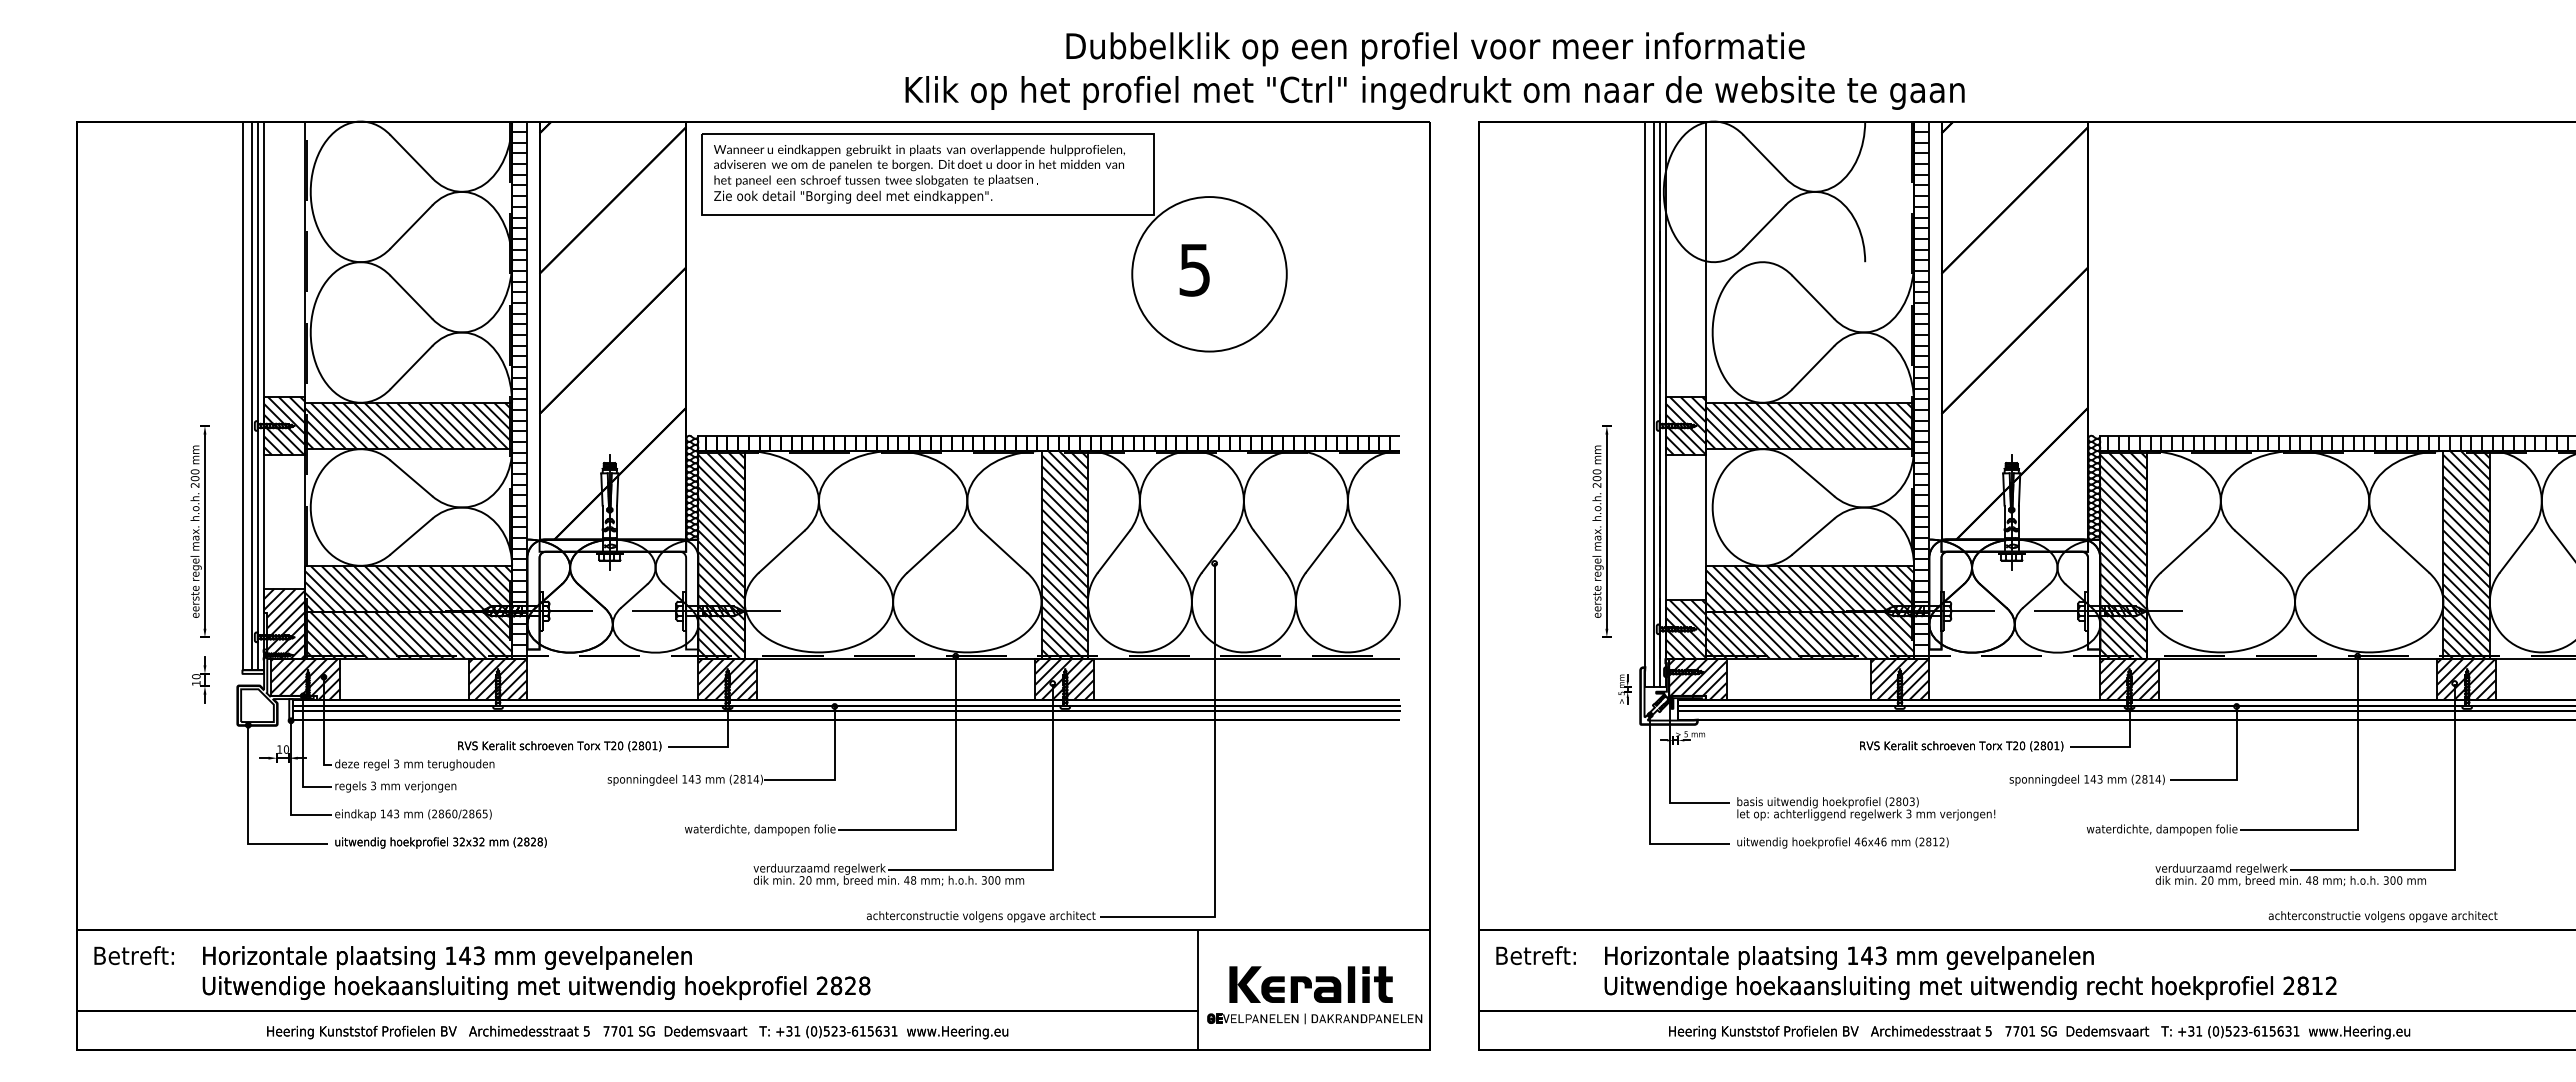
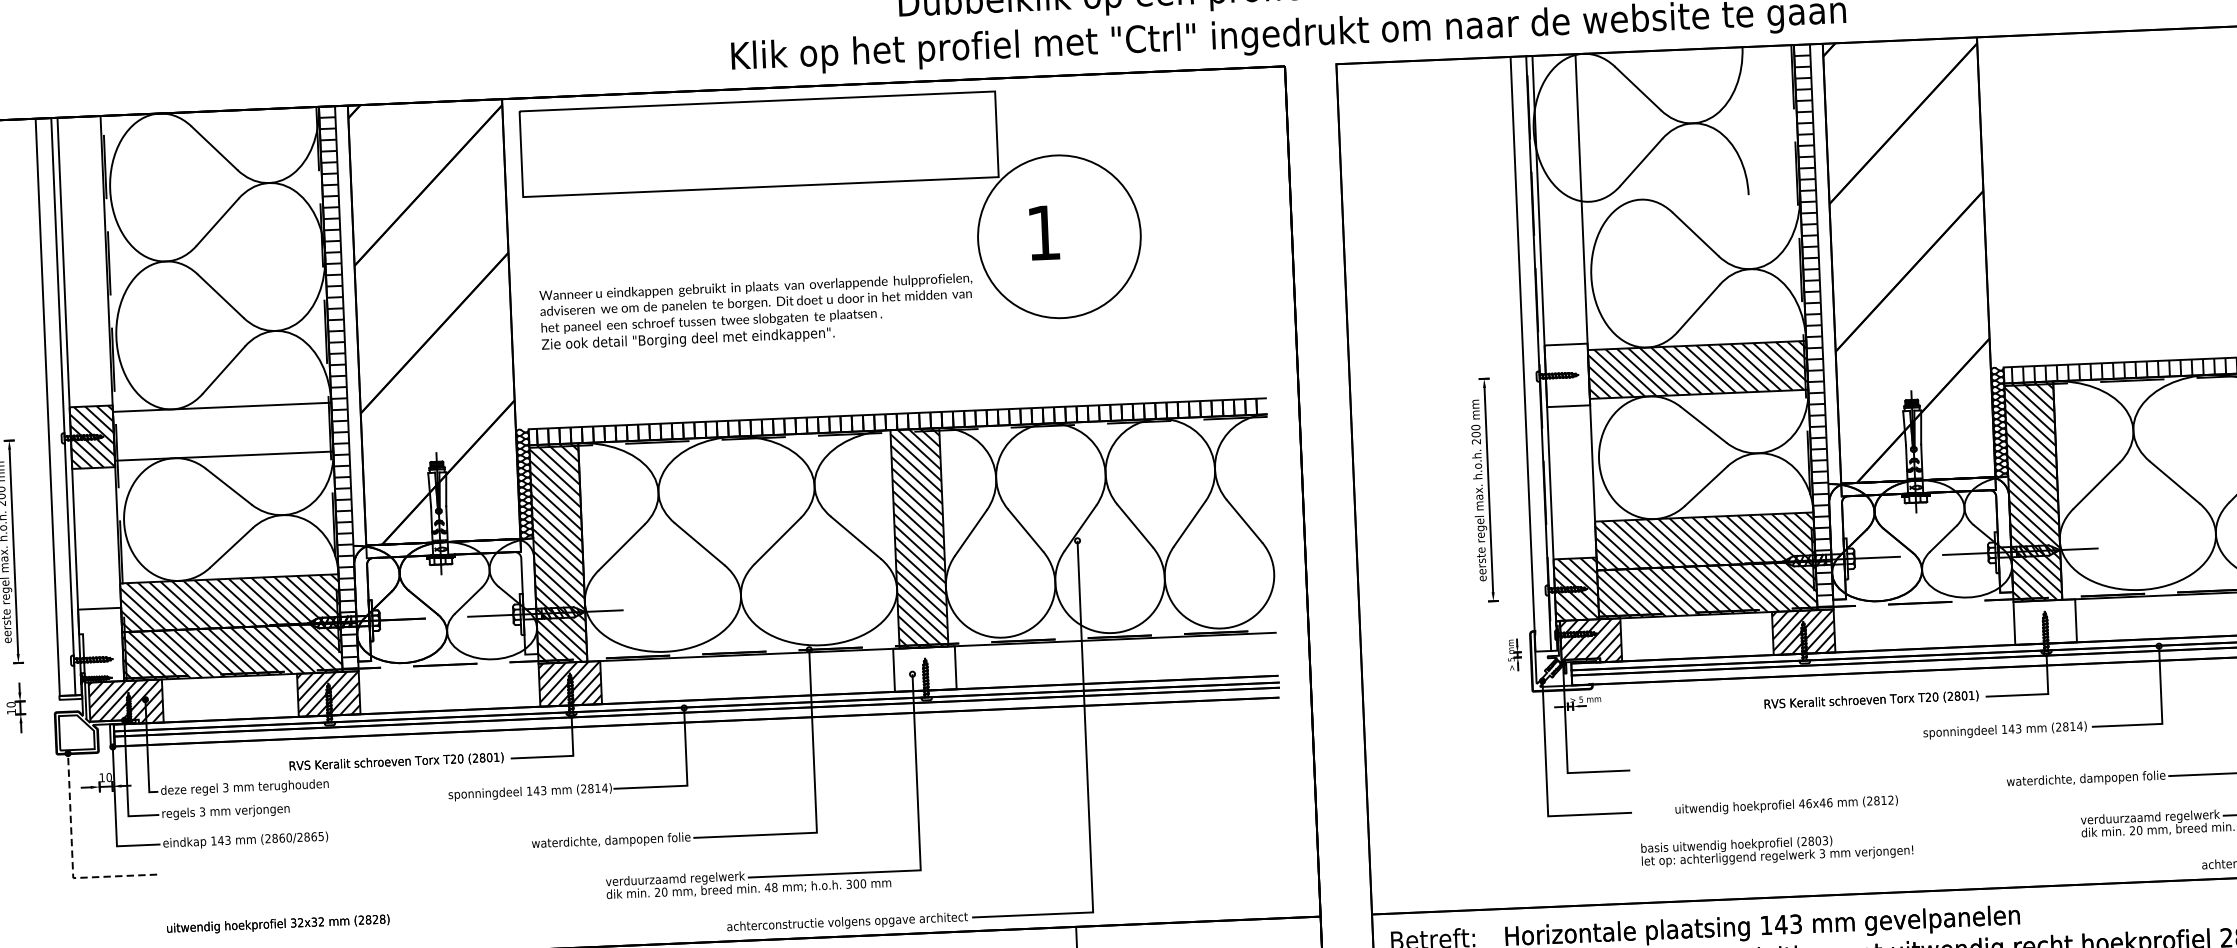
text: (919, 173) -> (756, 311), moved
text: (1194, 270) -> (1043, 233), 5 -> 1
line: (252, 395) -> (57, 406), removed
line: (1654, 403) -> (1533, 353), removed
hatch: (408, 425) -> (223, 431), removed
hatch: (1685, 425) -> (1566, 374), removed
hatch: (283, 623) -> (100, 645), removed
hatch: (1064, 678) -> (924, 668), removed
hatch: (2129, 678) -> (2045, 621), removed
text: (1866, 808) -> (1777, 849), moved
line: (248, 824) -> (72, 858), solid -> dashed
text: (440, 842) -> (277, 924), moved
text: (1842, 842) -> (1786, 805), moved

